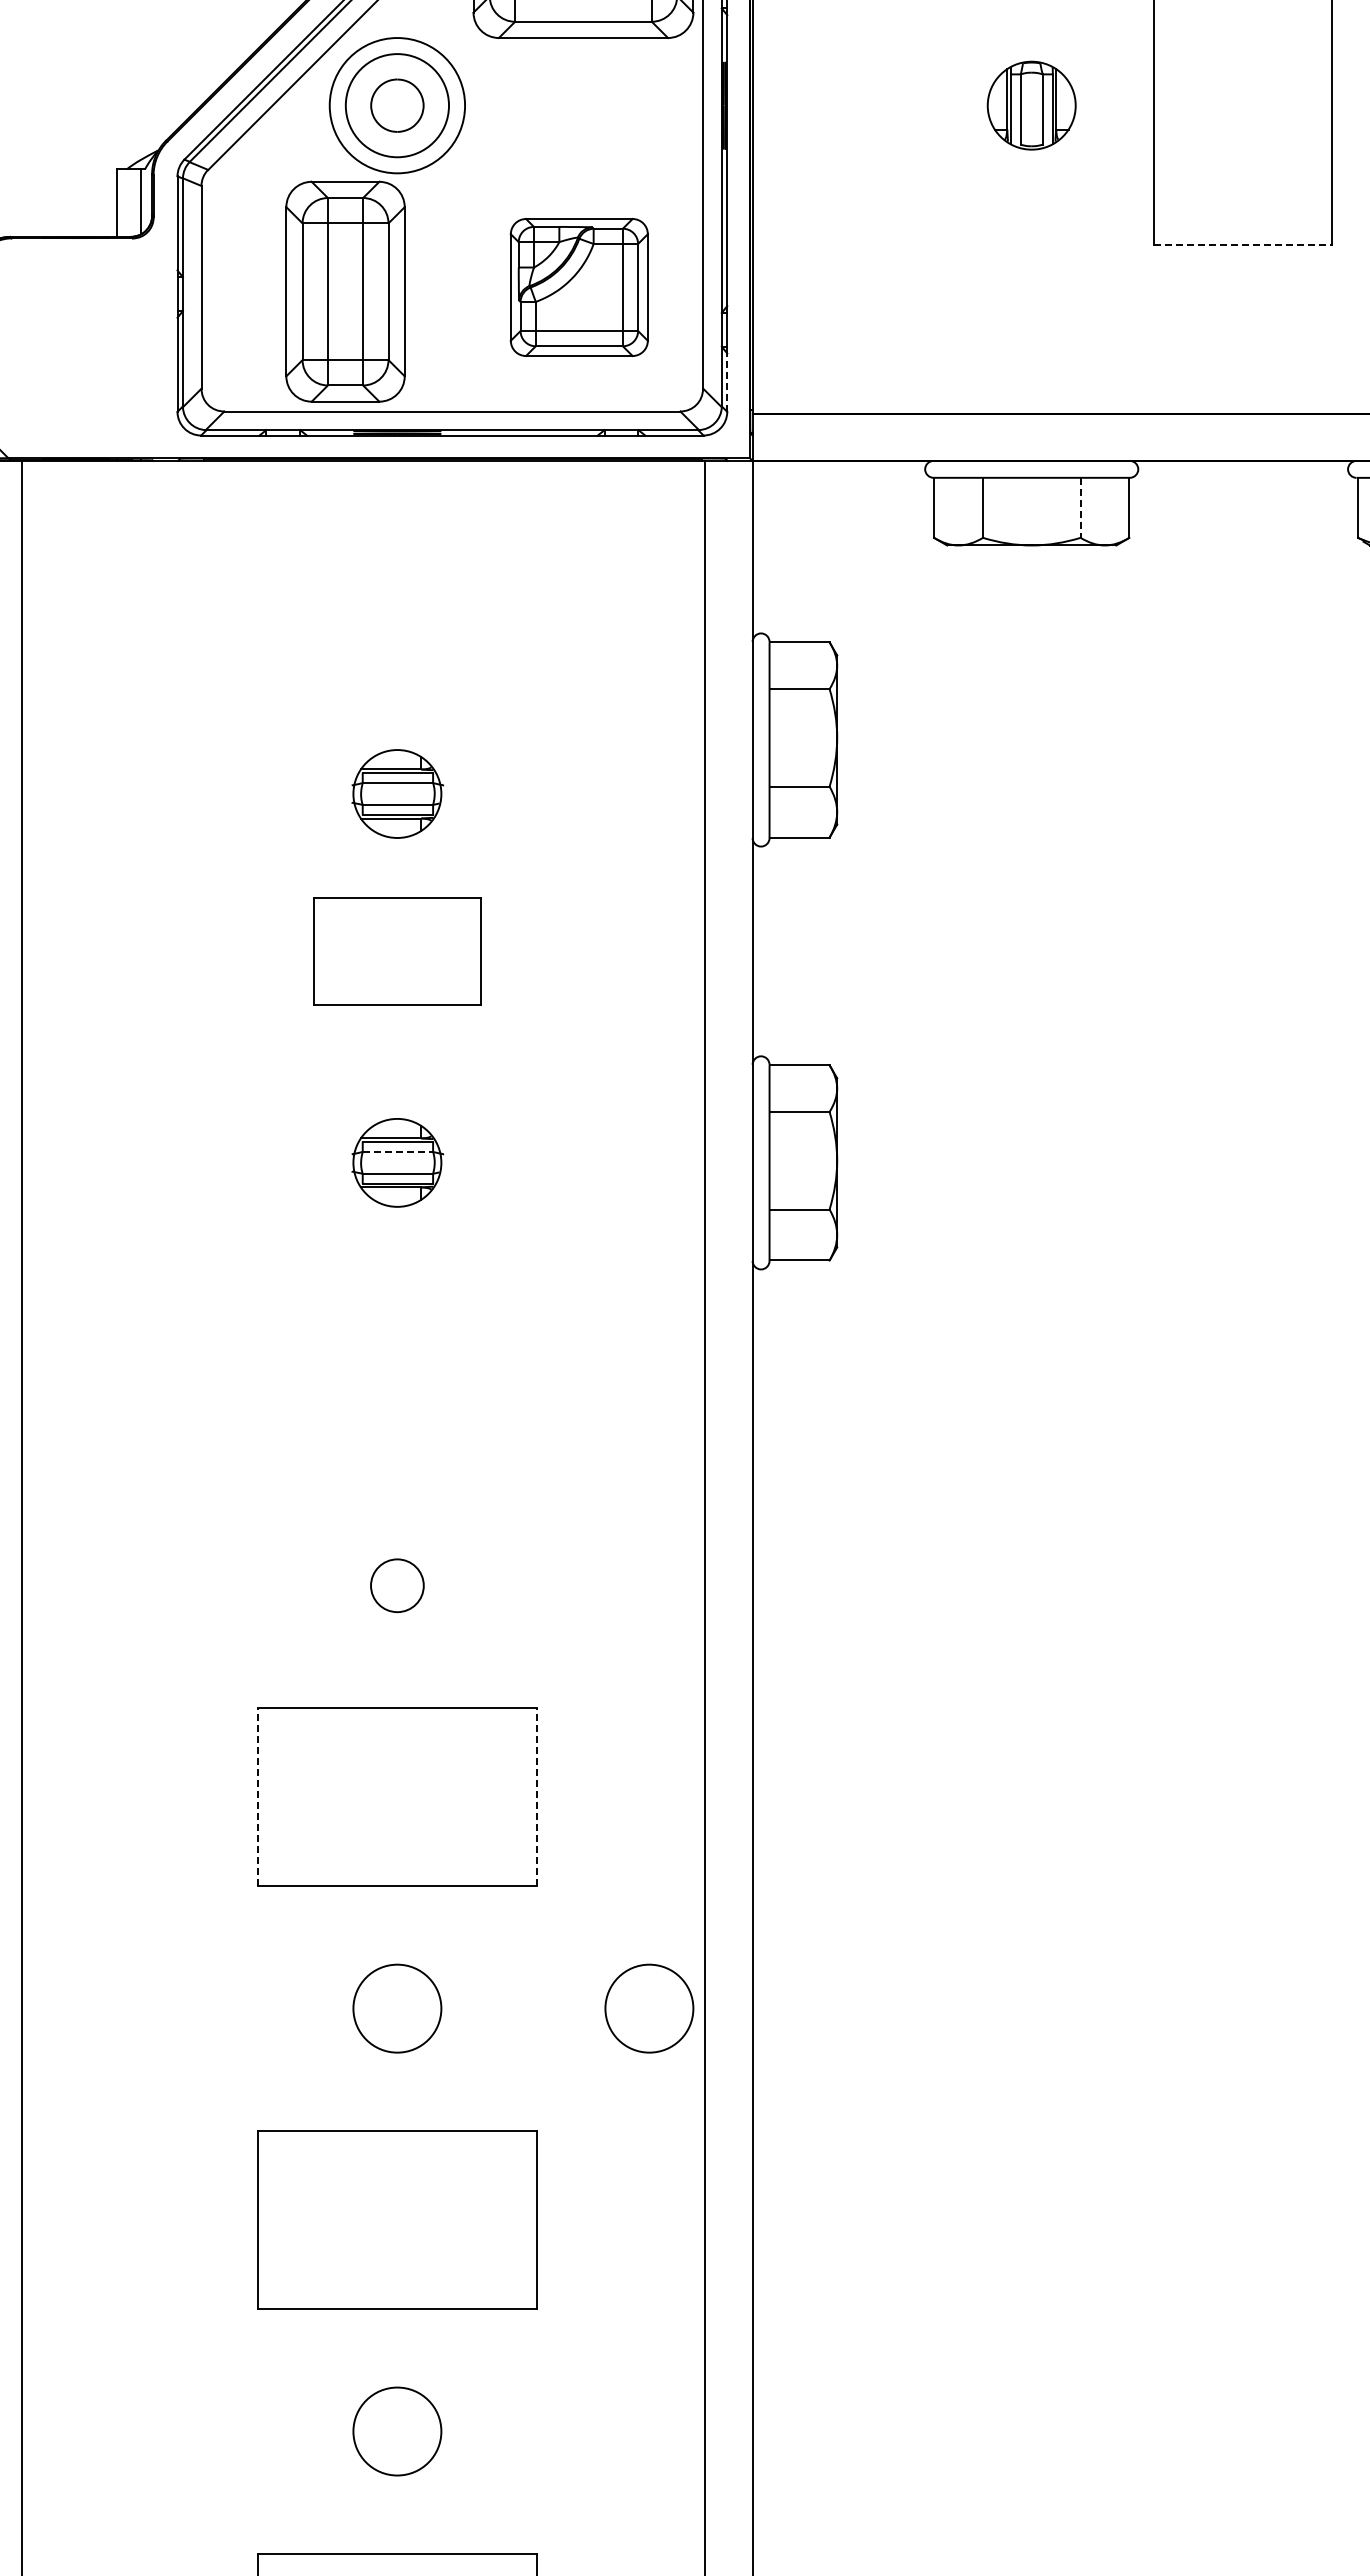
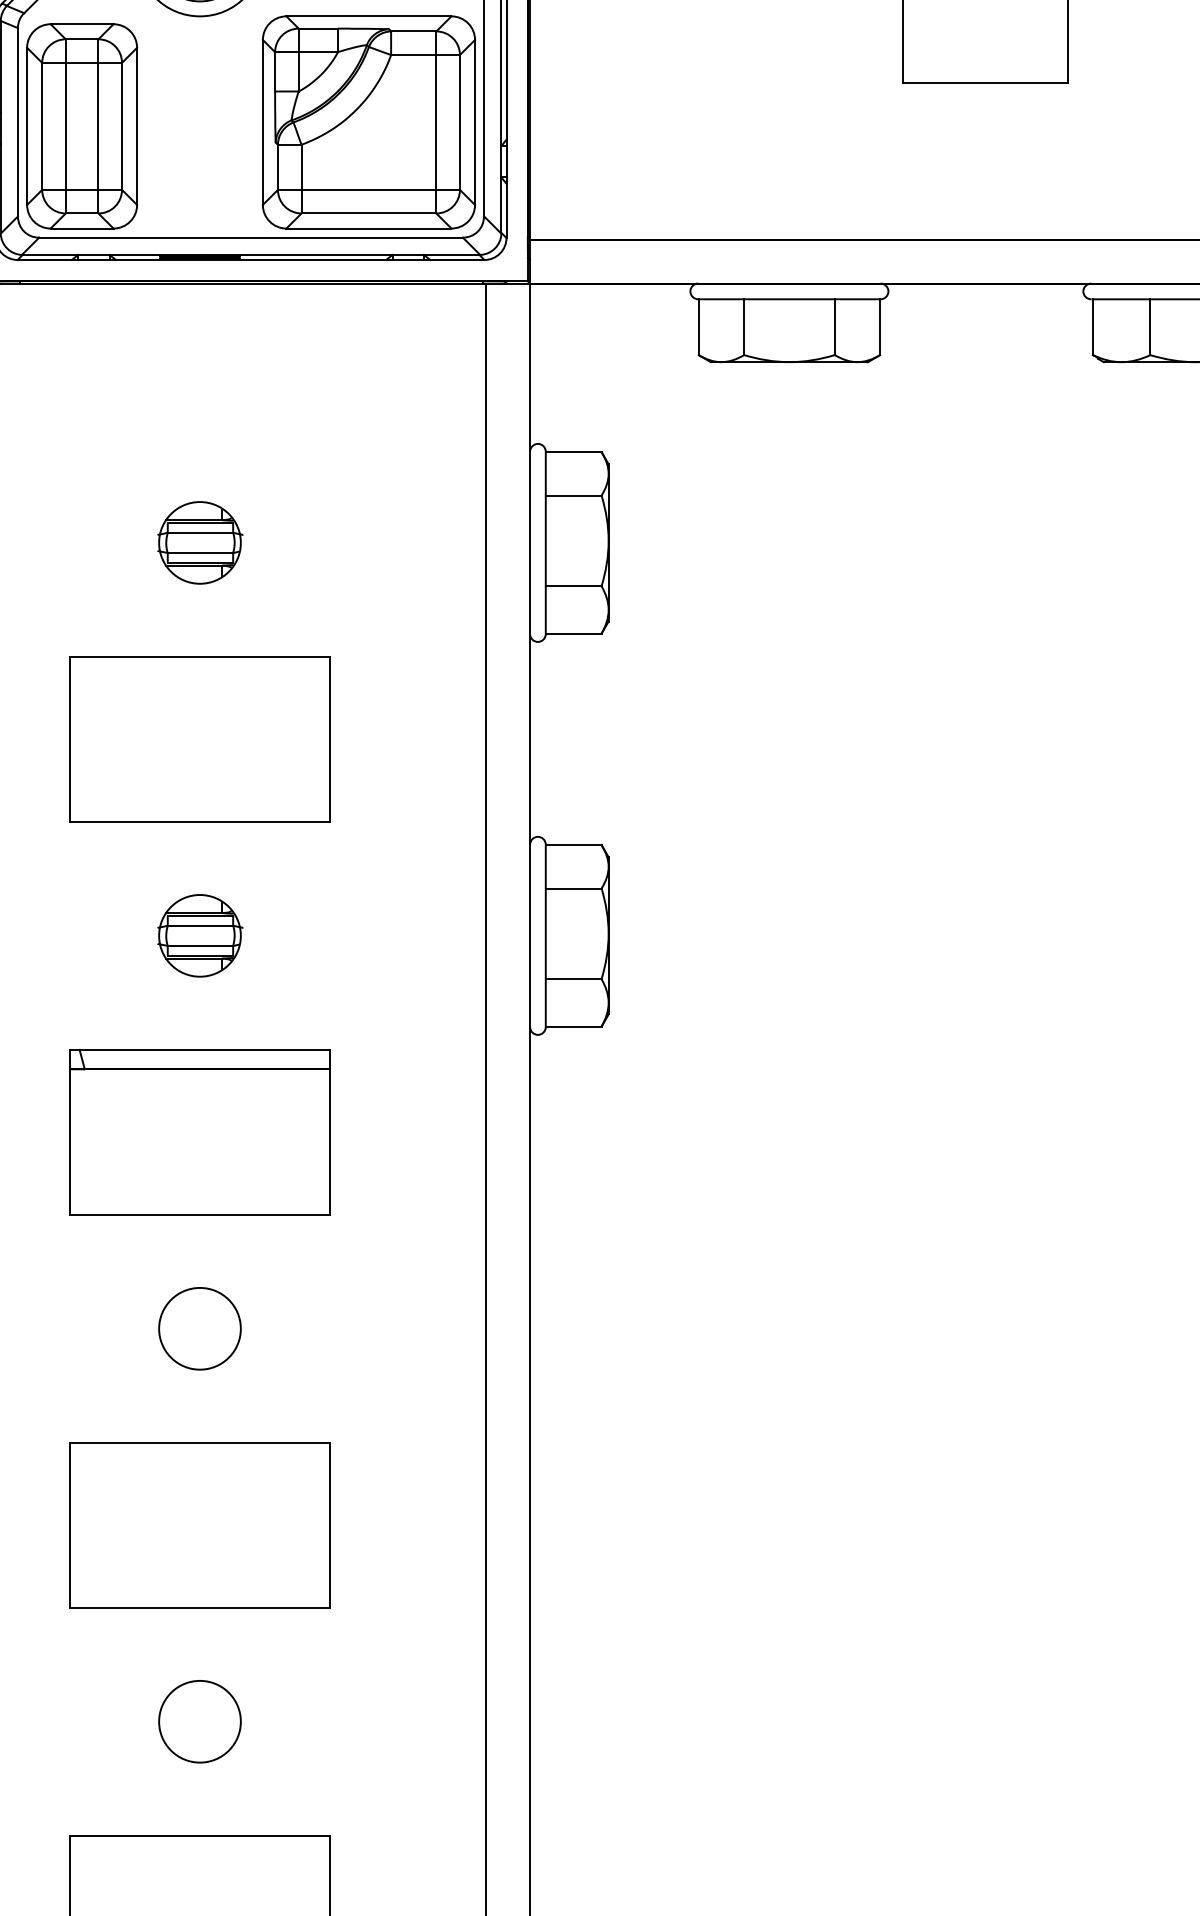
line: (1243, 245) -> (986, 83), dashed -> solid
part: (579, 287) -> (369, 122), size x1.67
part: (345, 291) -> (82, 126), moved
line: (727, 382) -> (506, 210), dashed -> solid
line: (1080, 508) -> (834, 327), dashed -> solid
part: (397, 793) -> (200, 542), moved
part: (397, 951) -> (200, 739), size x1.67
line: (398, 1151) -> (201, 925), dashed -> solid
part: (397, 1373) -> (200, 1131), added
circle: (397, 1585) -> (200, 1328), size x1.67
line: (257, 1797) -> (69, 1525), dashed -> solid
line: (536, 1797) -> (329, 1525), dashed -> solid
circle: (649, 2008) -> (434, 1721), removed

